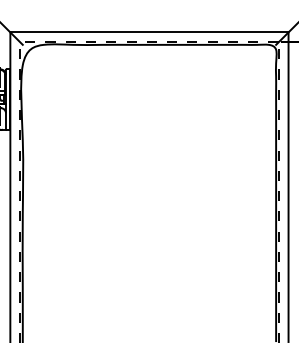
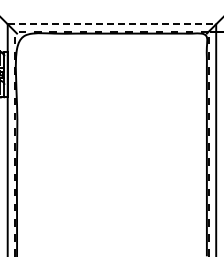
line: (150, 32) -> (112, 24), solid -> dashed

